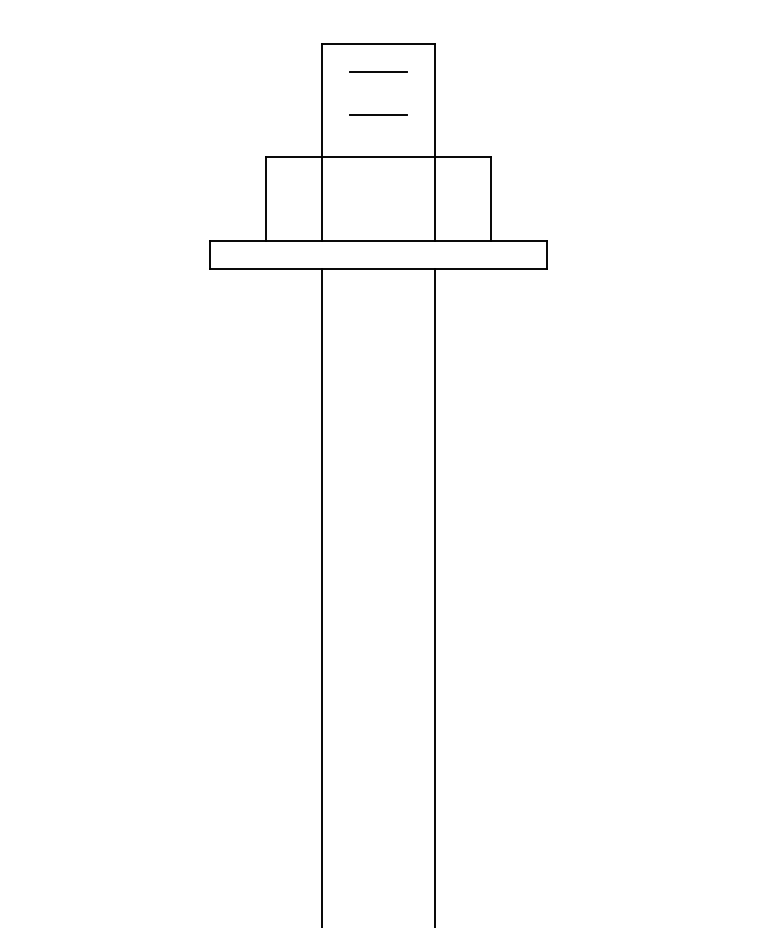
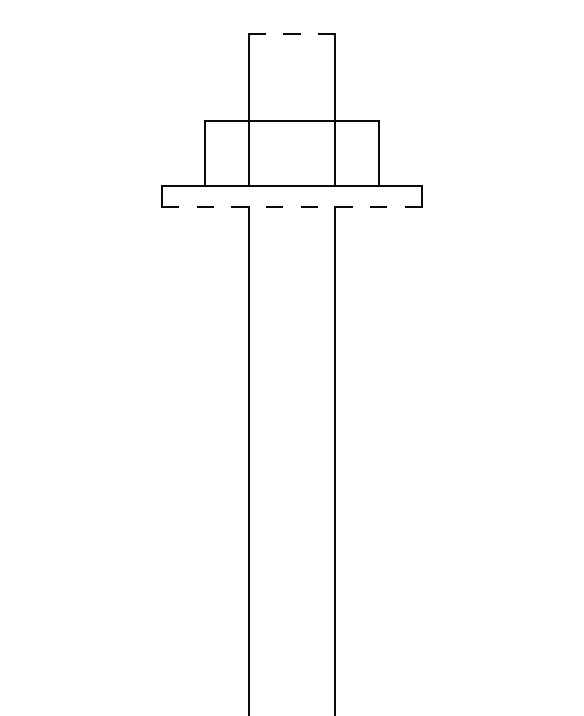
line: (378, 44) -> (292, 34), solid -> dashed
line: (378, 72) -> (292, 55), removed
line: (378, 114) -> (292, 88), removed
line: (378, 268) -> (292, 207), solid -> dashed

